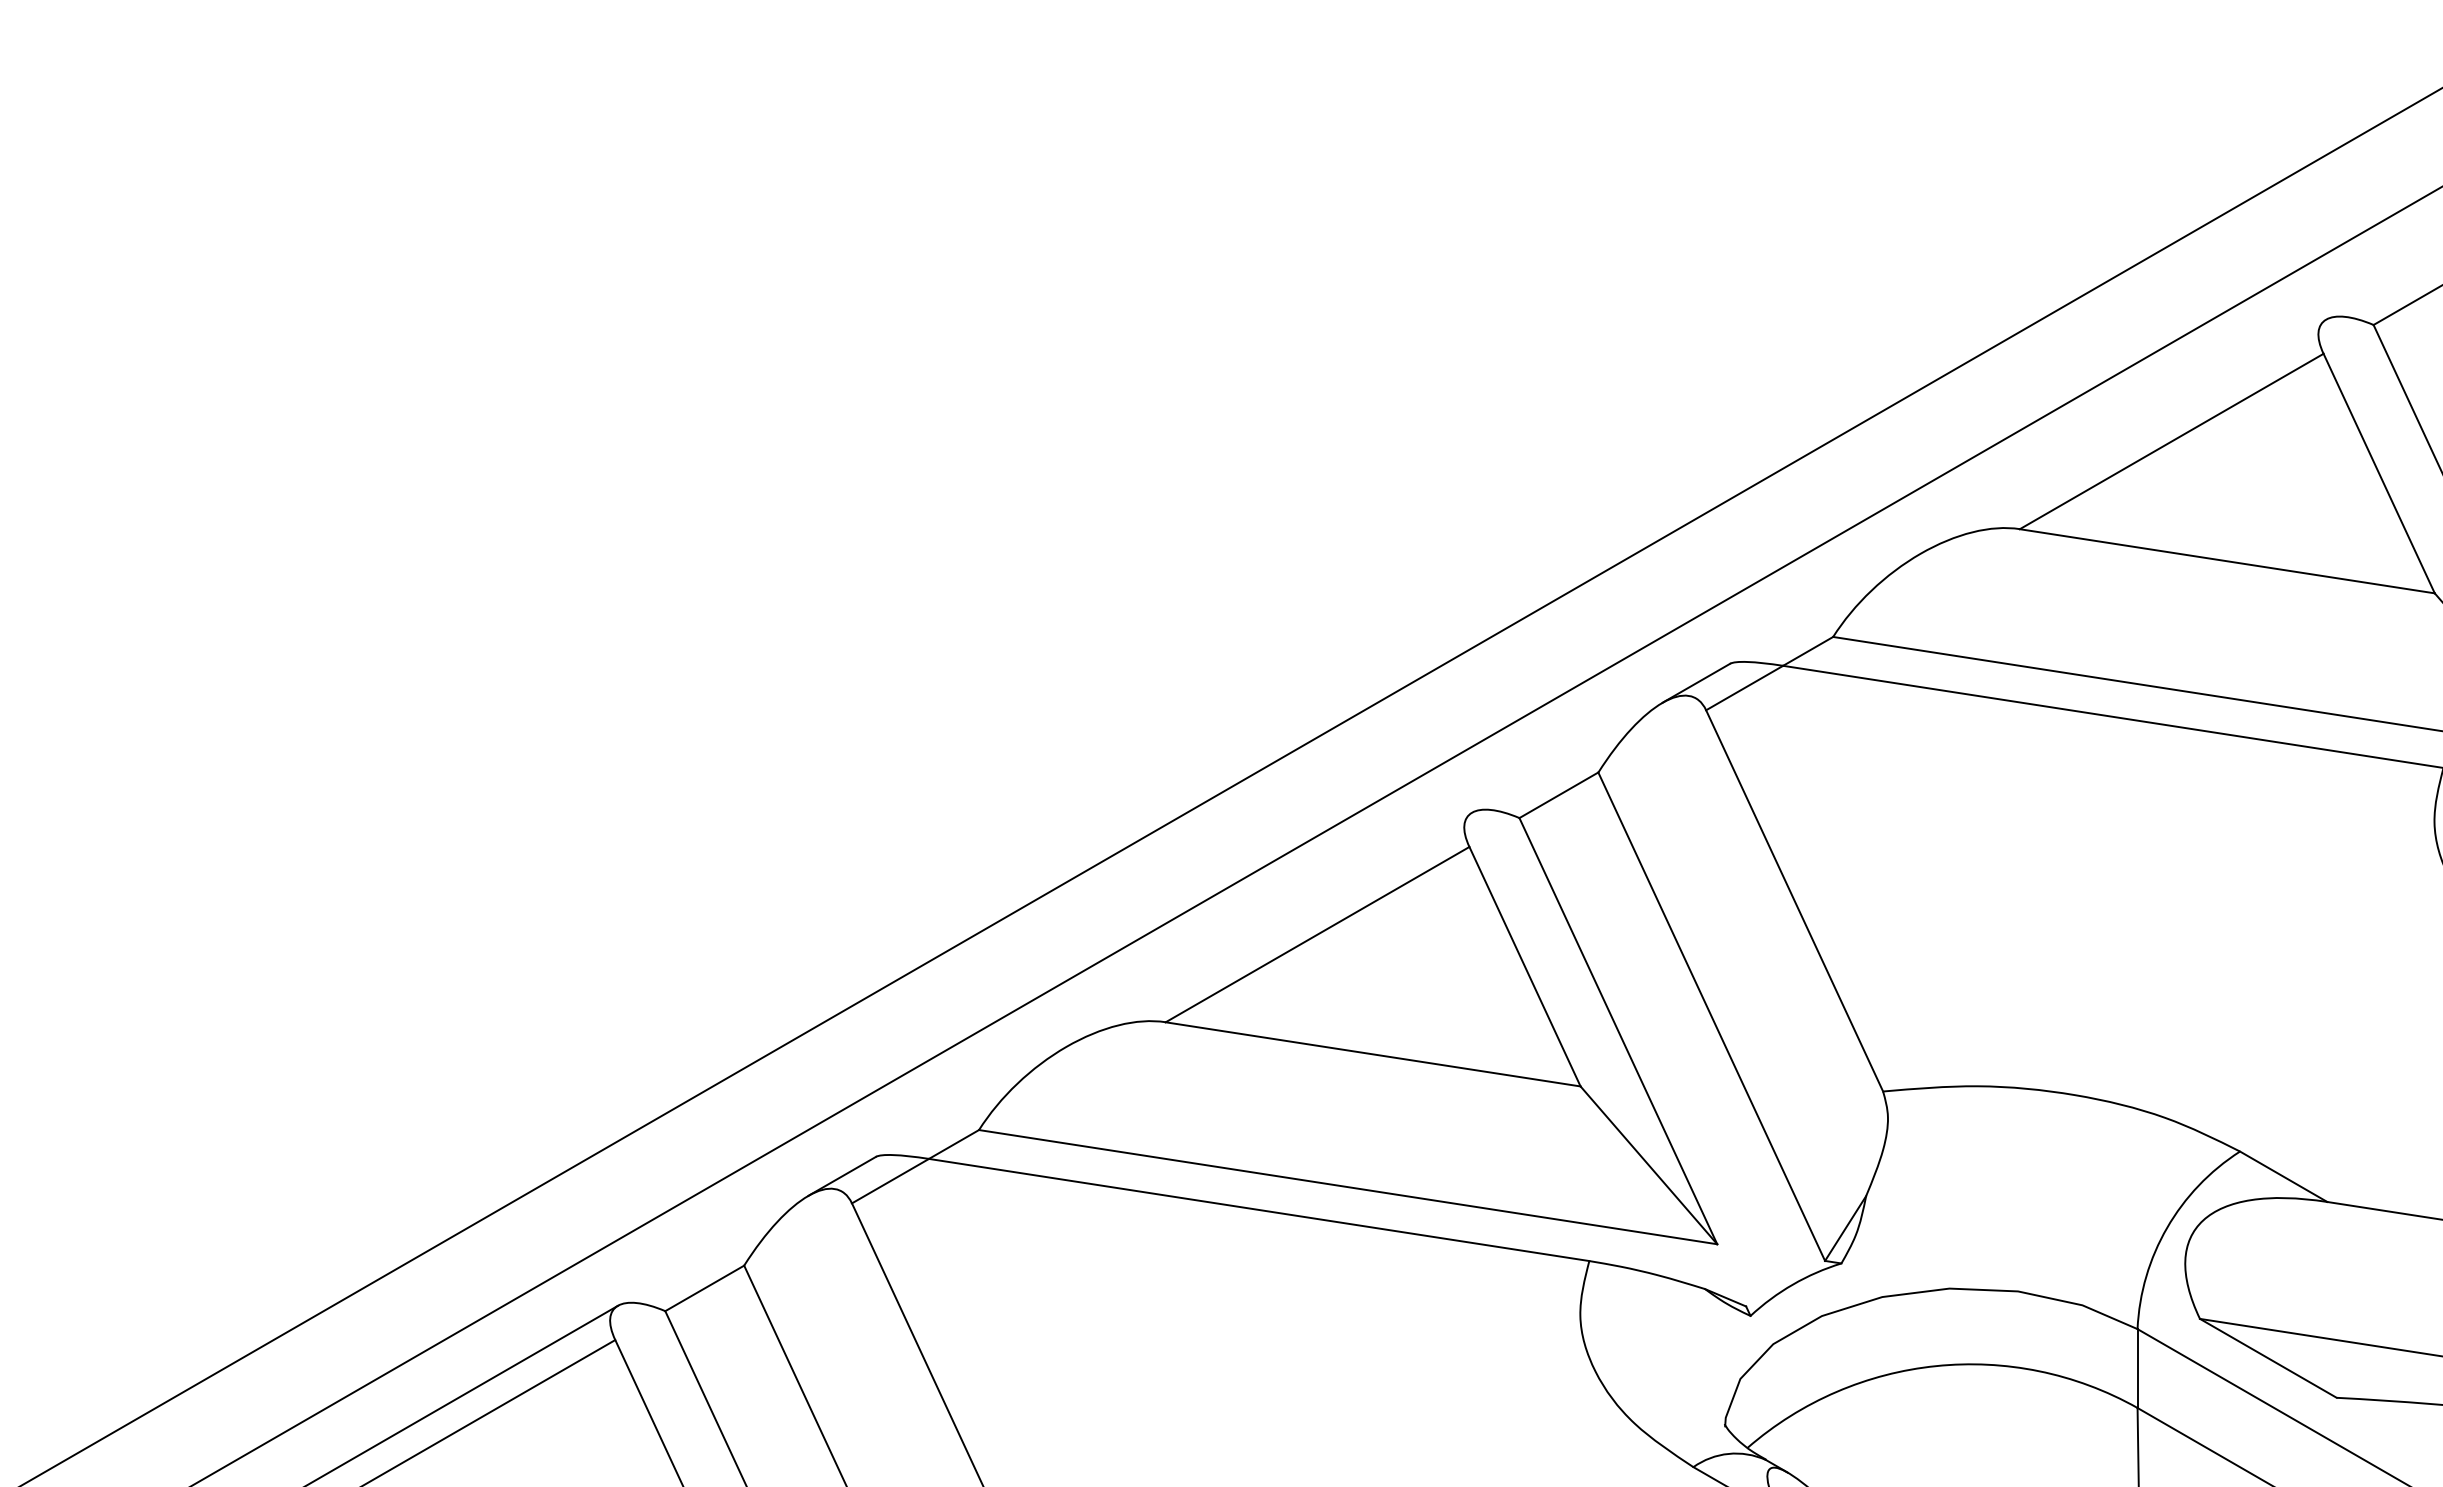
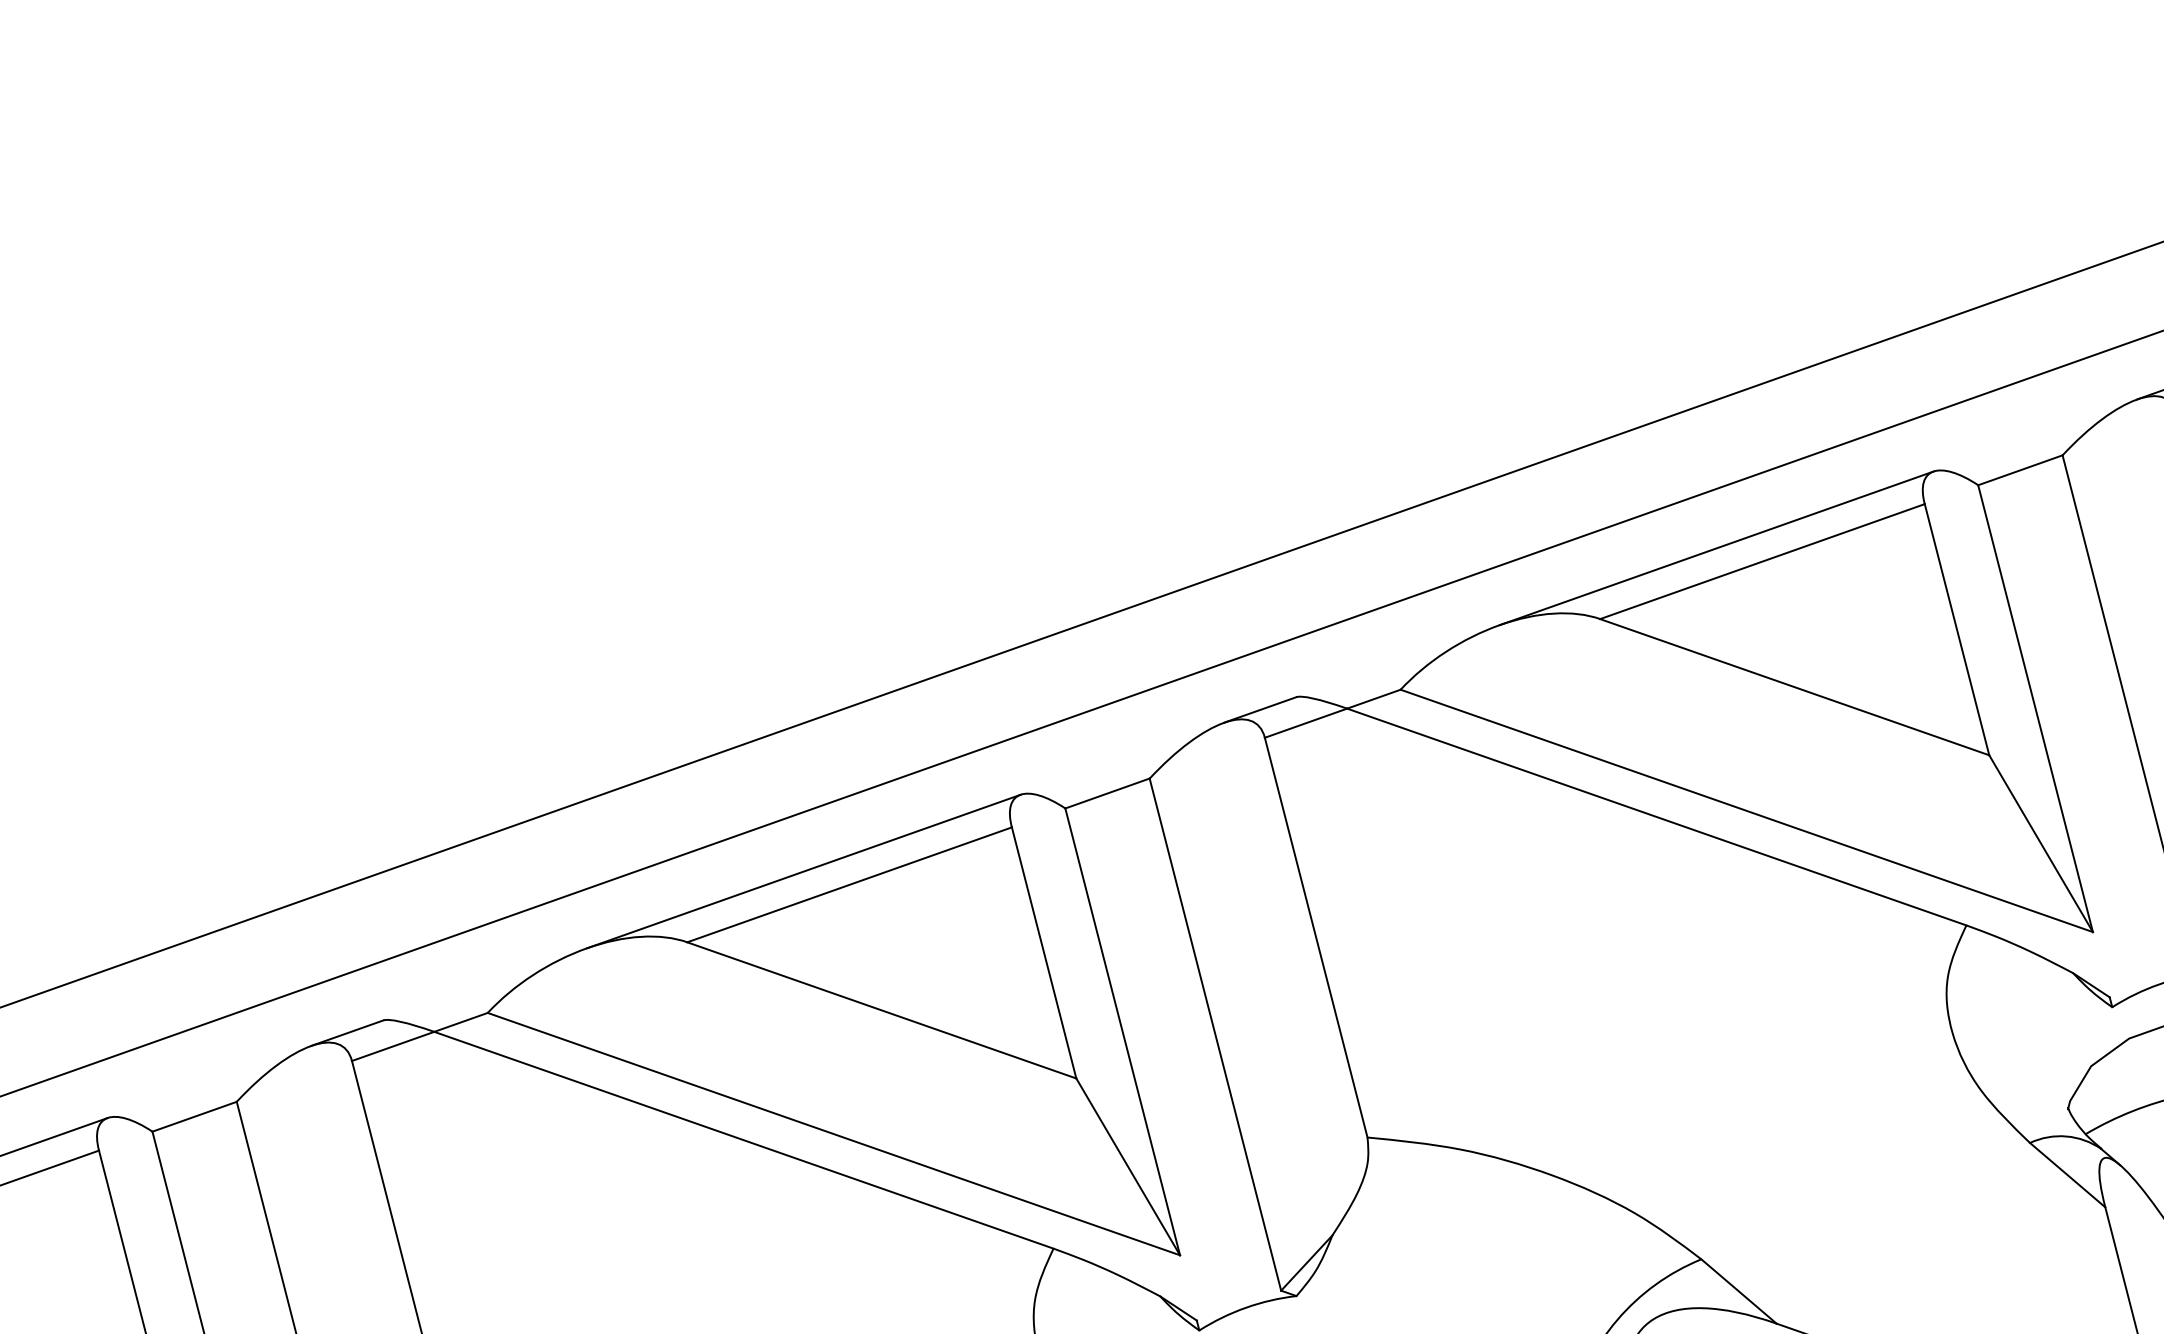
line: (2123, 436) -> (1716, 548), added
line: (1269, 929) -> (804, 871), added

